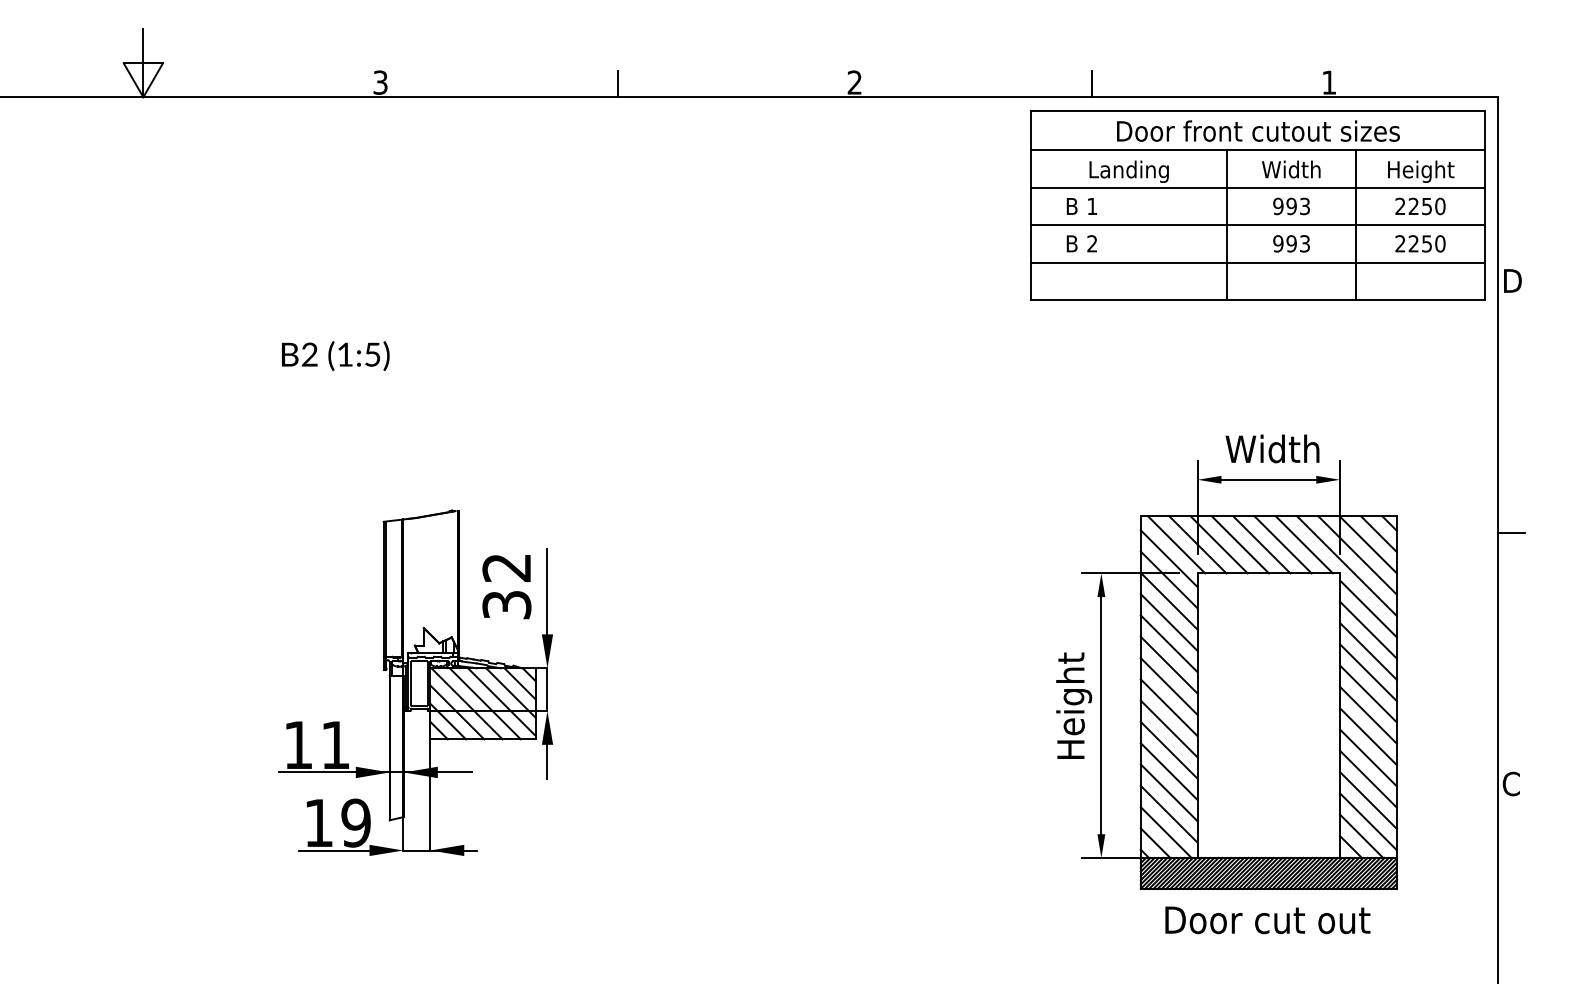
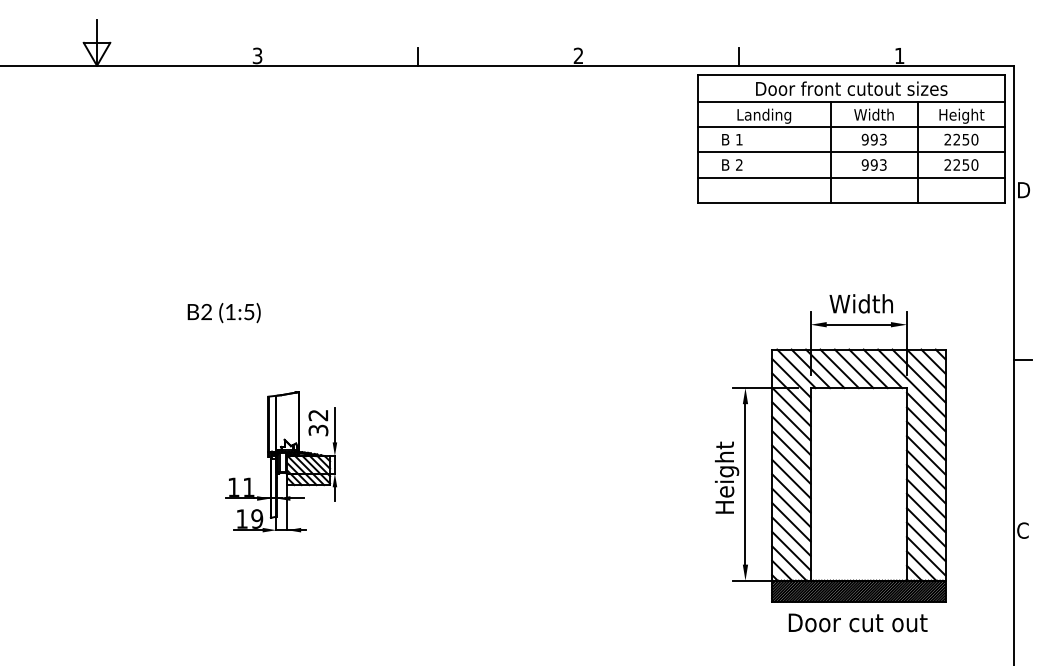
text: (334, 356) -> (223, 313), moved
part: (415, 681) -> (281, 461), size x0.6

